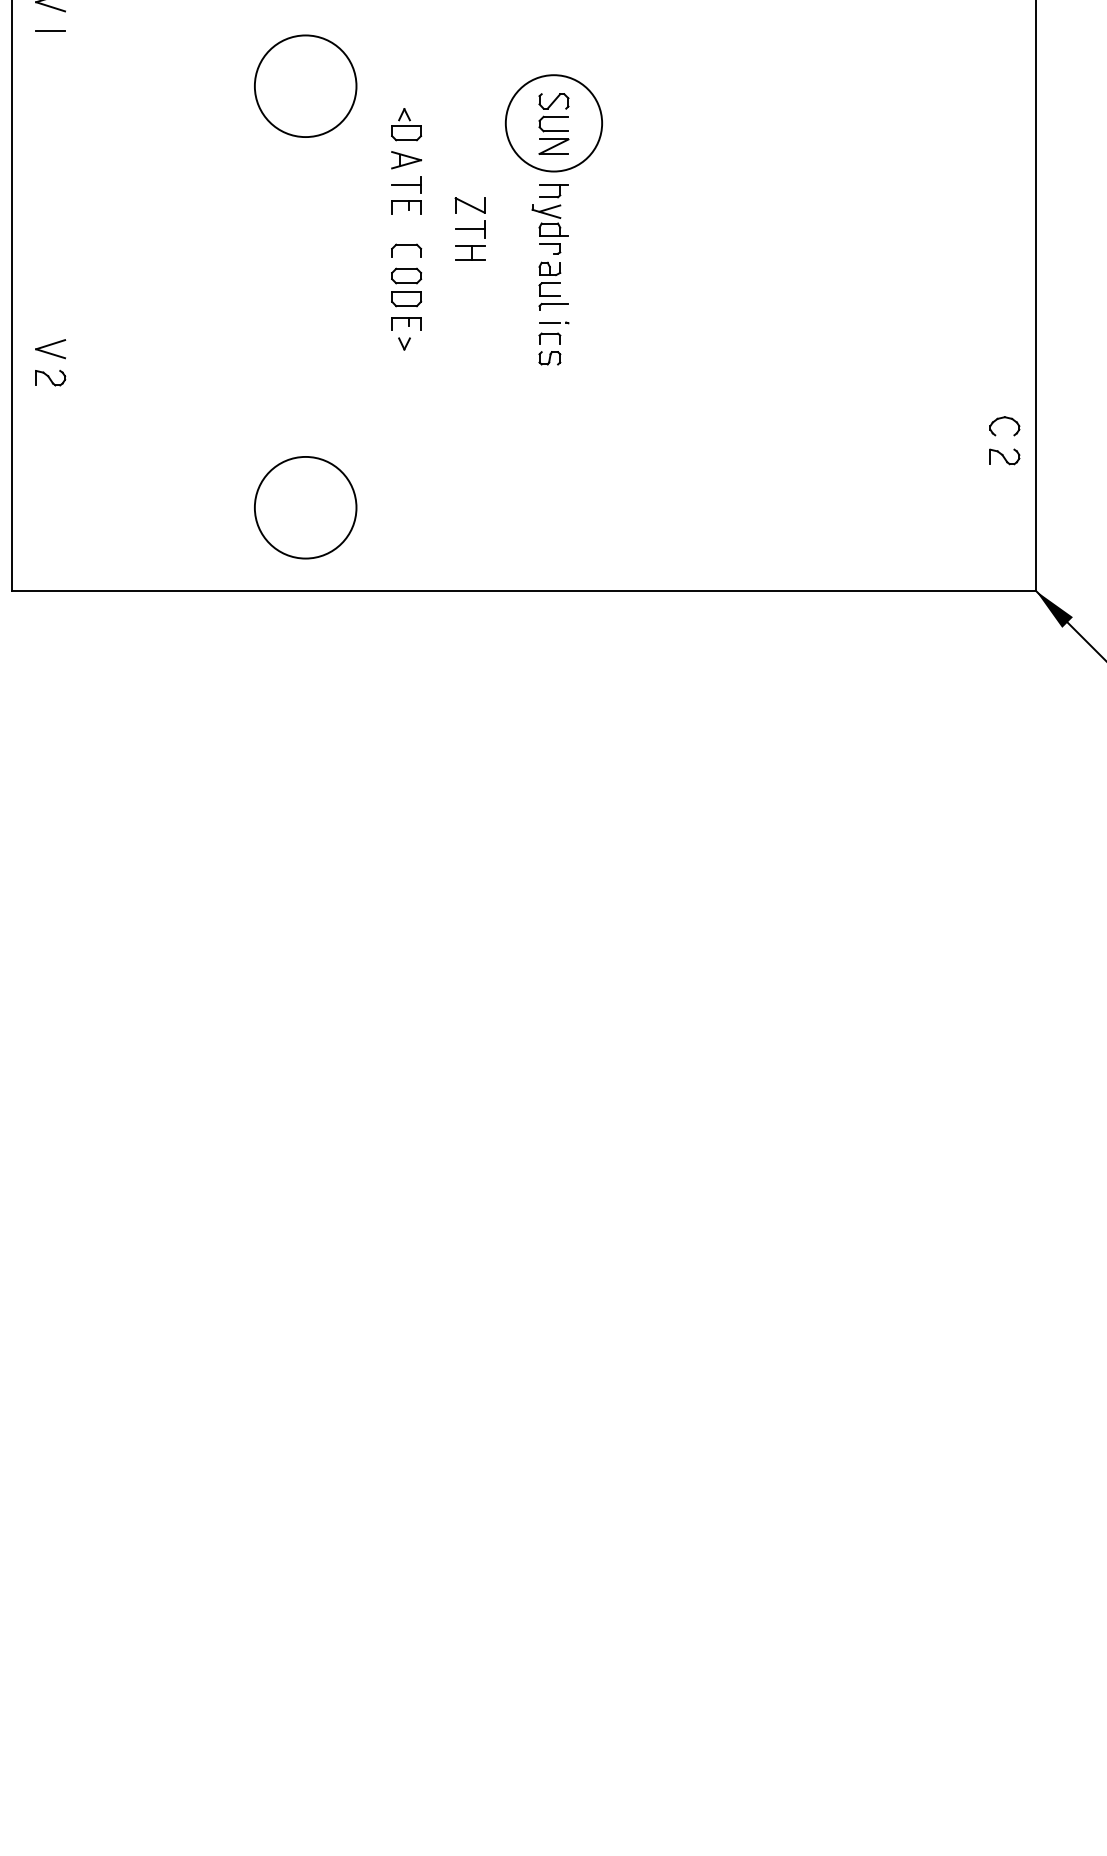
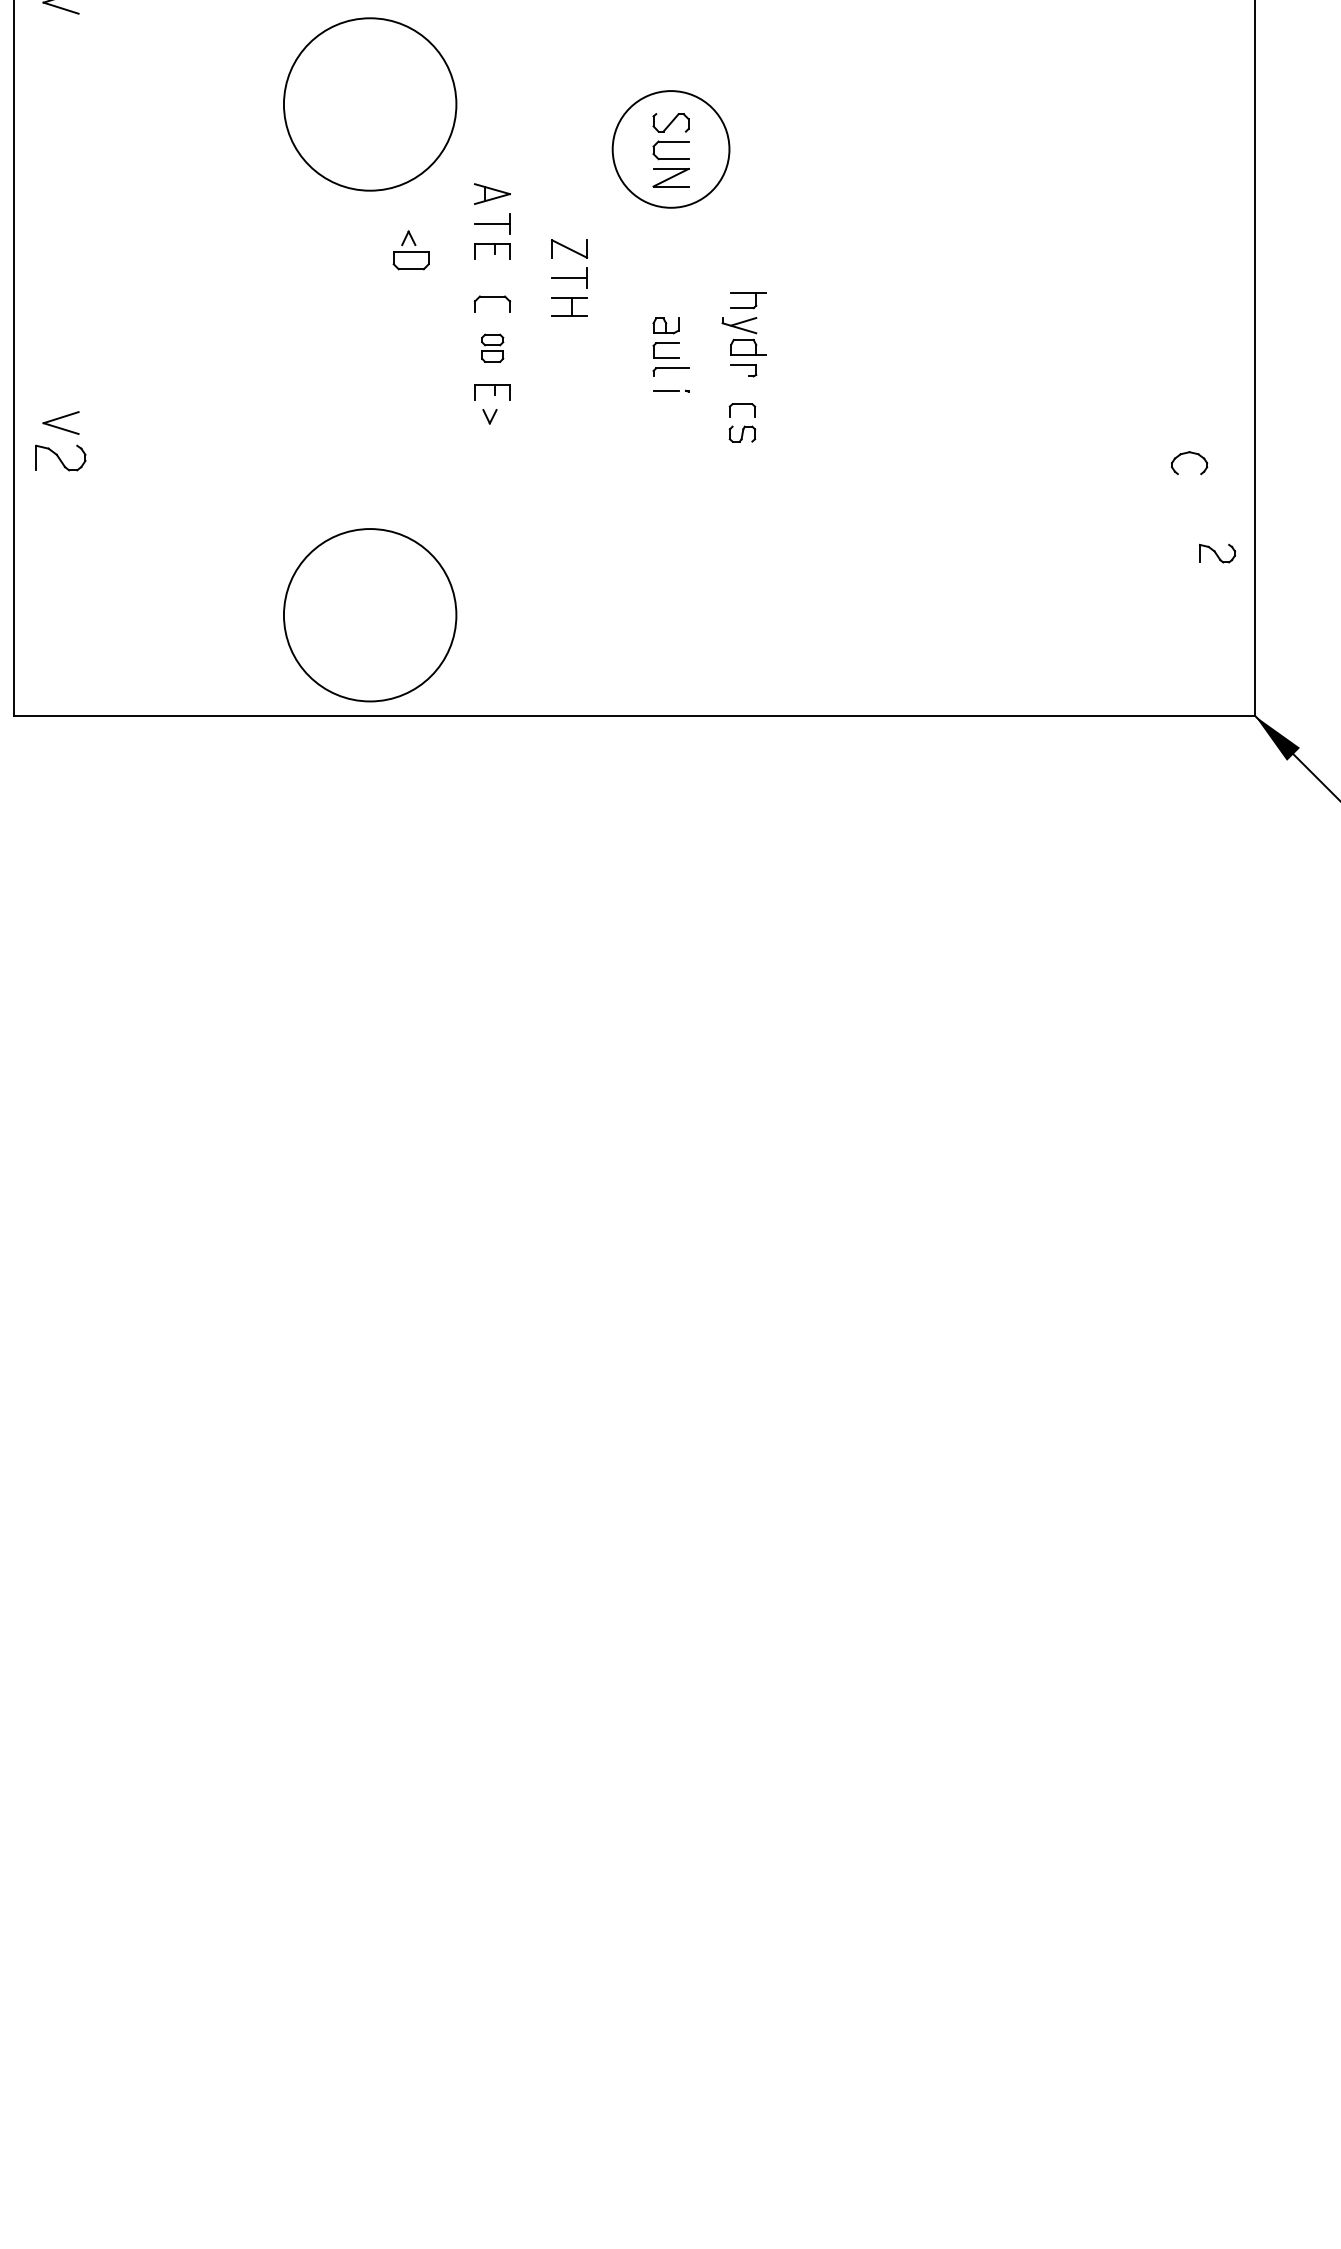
line: (50, 31) -> (60, 38), removed
circle: (305, 86) -> (369, 104), size x1.4
part: (406, 124) -> (411, 250), moved
part: (549, 219) -> (743, 335), moved
part: (406, 287) -> (492, 348), size x0.6
part: (549, 348) -> (741, 422), moved
part: (50, 378) -> (60, 458), size x1.4
part: (1004, 418) -> (1189, 453), moved
circle: (305, 507) -> (369, 614), size x1.4

